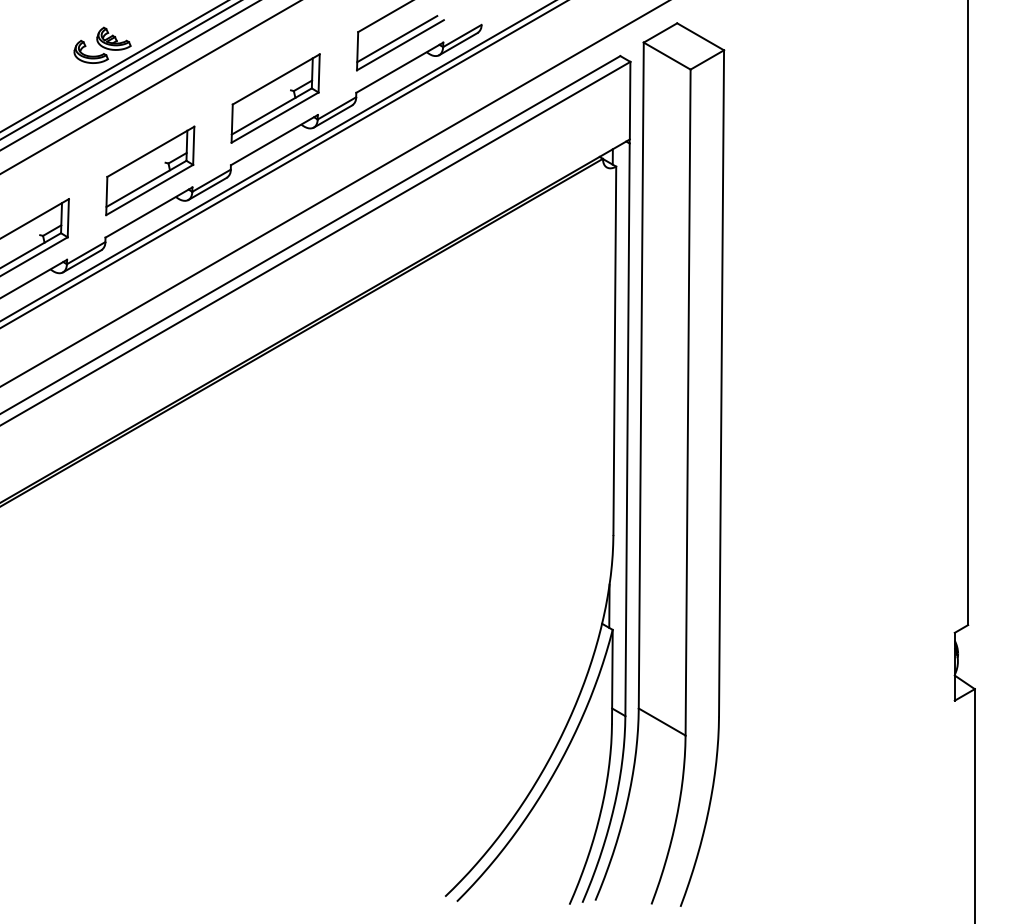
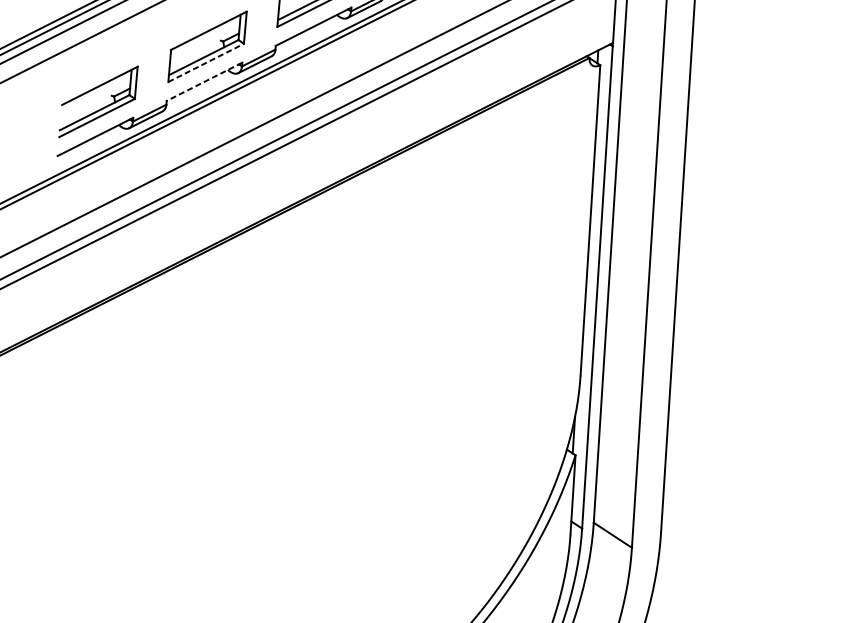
line: (150, 189) -> (206, 62), solid -> dashed
line: (148, 212) -> (204, 81), solid -> dashed

